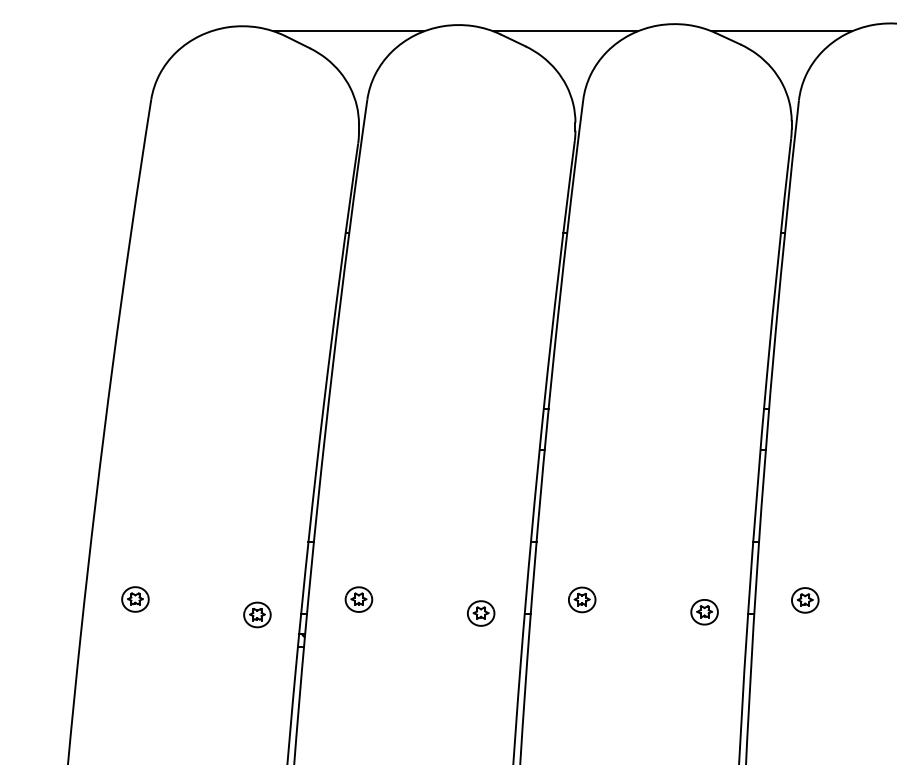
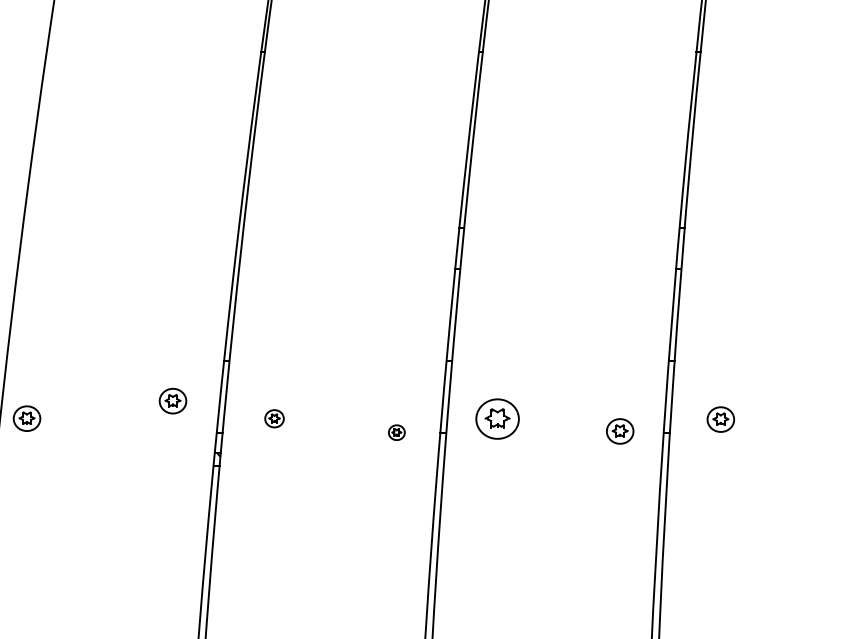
part: (135, 599) -> (27, 418), moved
part: (358, 599) -> (274, 418), size x0.7
part: (582, 599) -> (498, 418), size x1.6
part: (481, 613) -> (397, 432), size x0.6
part: (257, 614) -> (173, 400), moved

